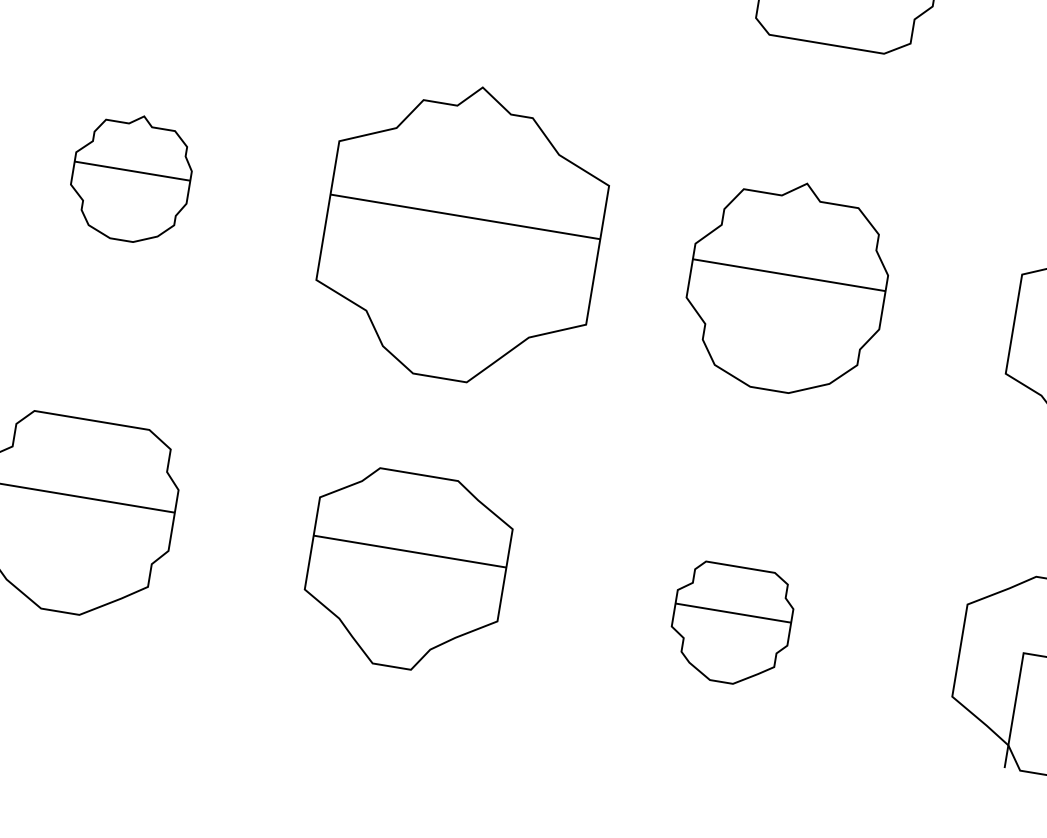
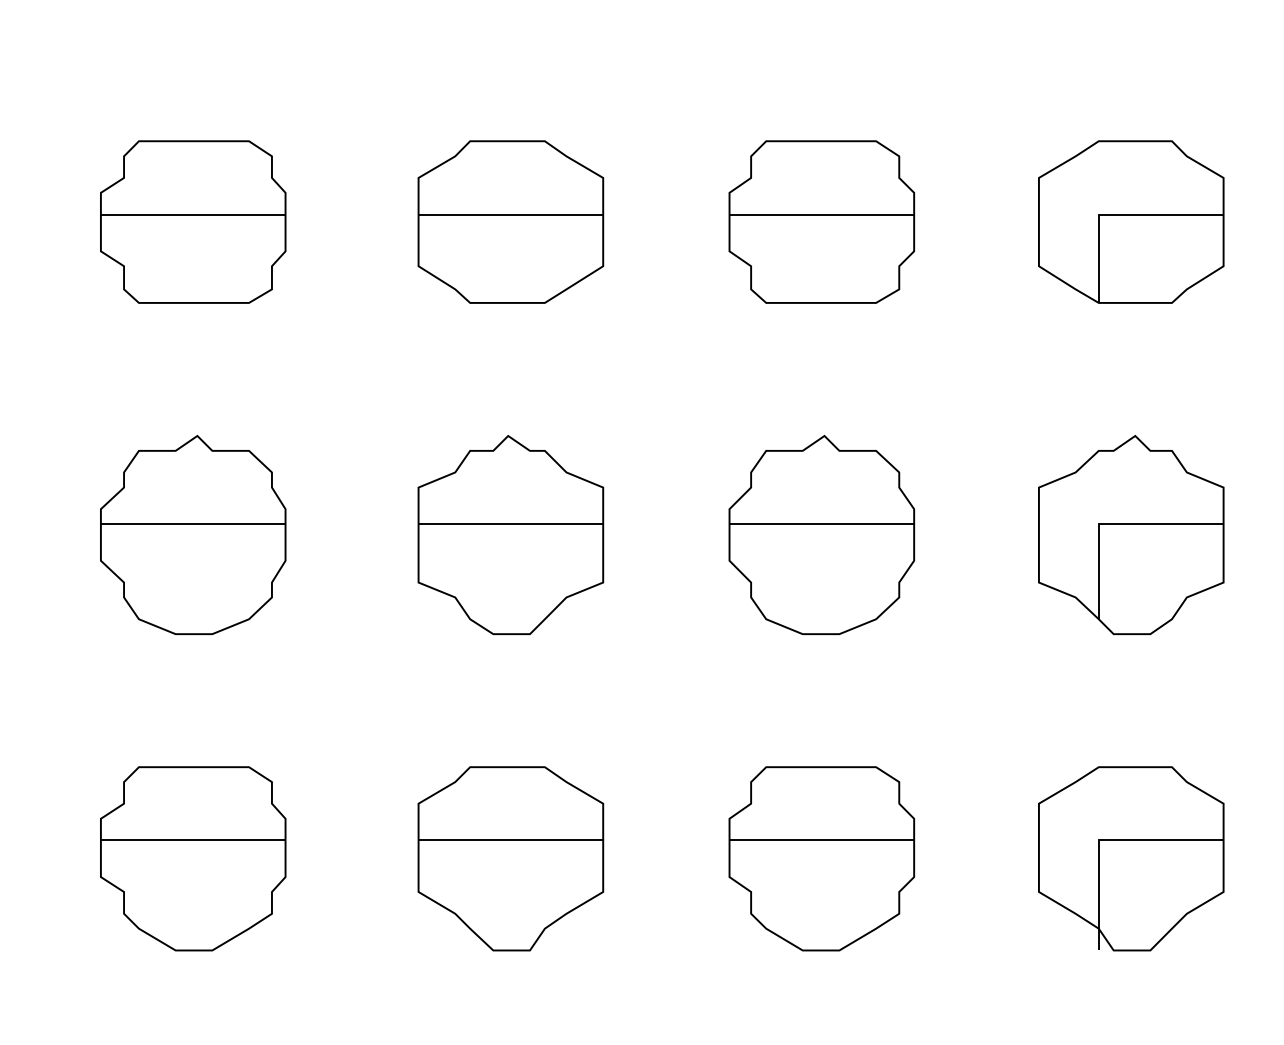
part: (131, 177) -> (193, 534), size x1.67
part: (462, 232) -> (510, 534), size x0.71
part: (731, 624) -> (821, 858), size x1.67

